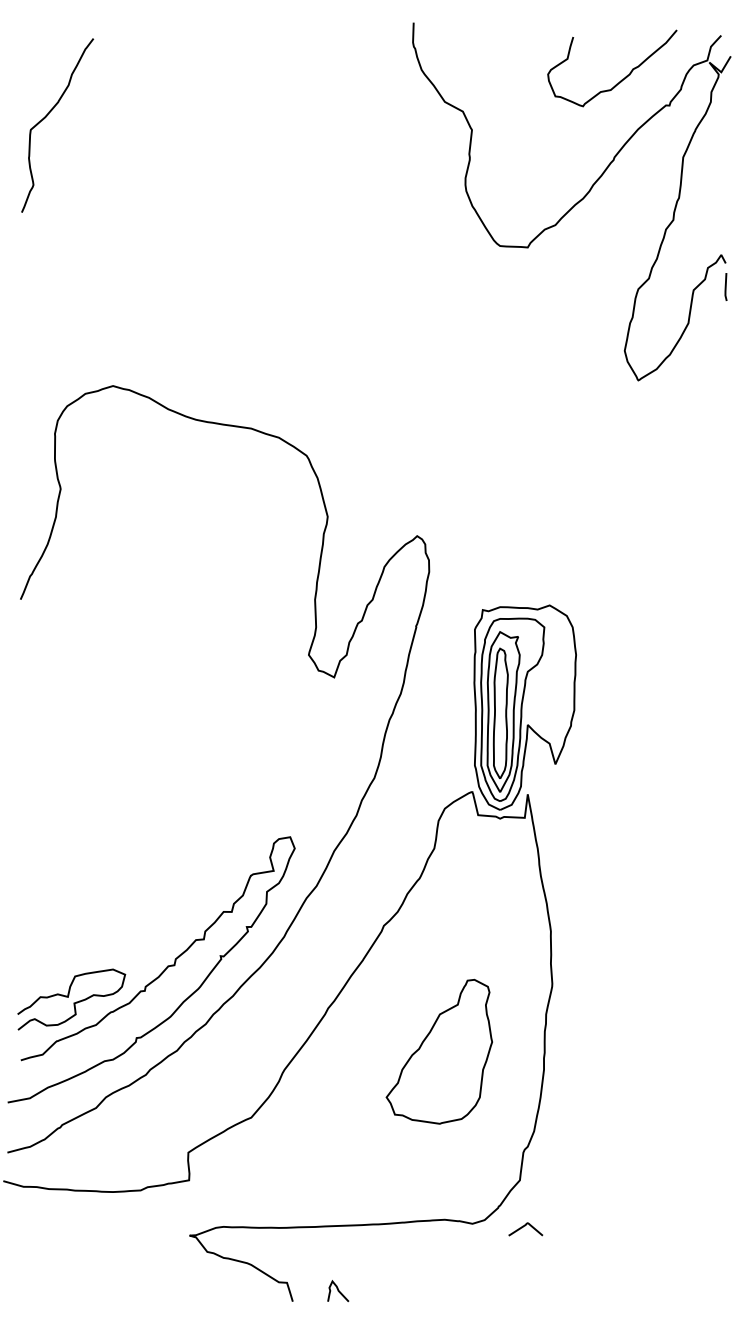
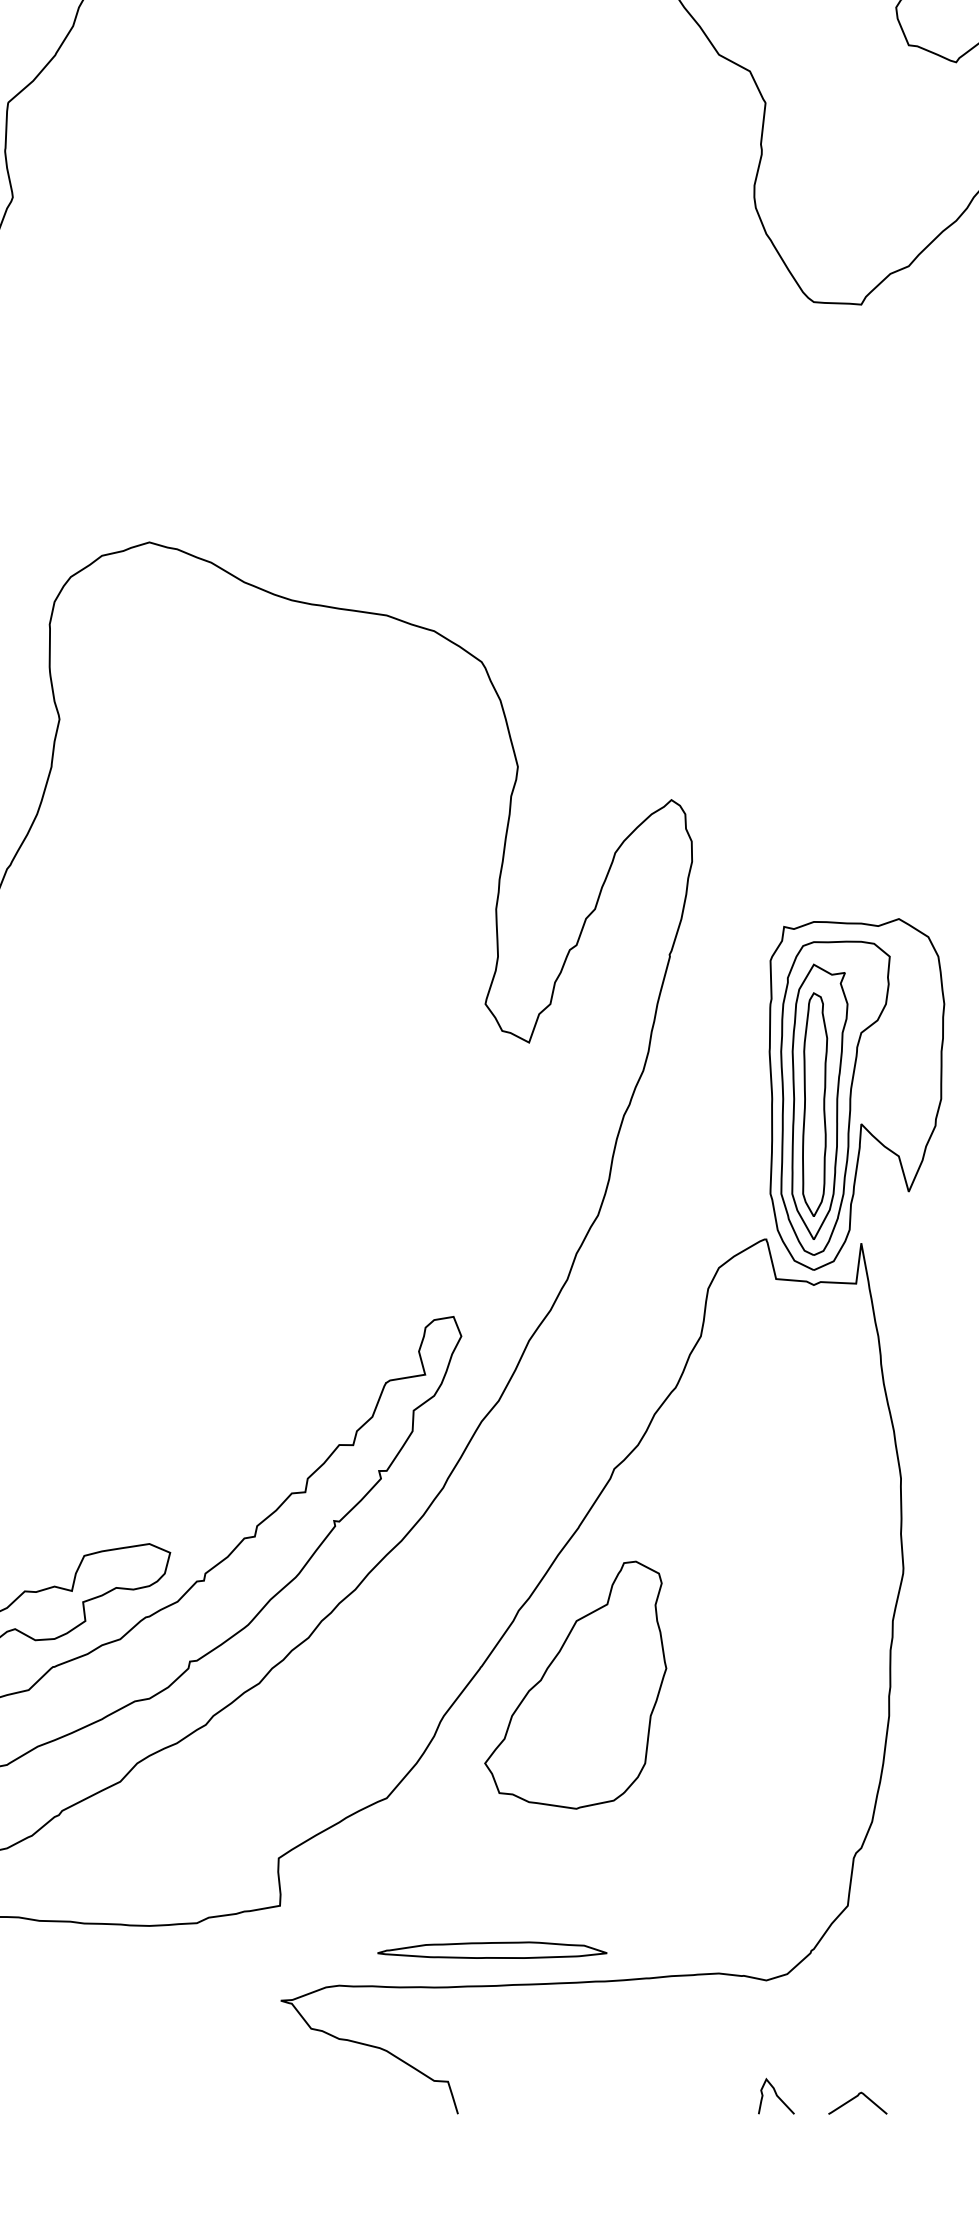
part: (438, 1051) -> (574, 1684), moved
part: (312, 1205) -> (491, 1949), added
curve: (523, 1227) -> (853, 2100), moved
curve: (338, 1291) -> (776, 2096), moved

